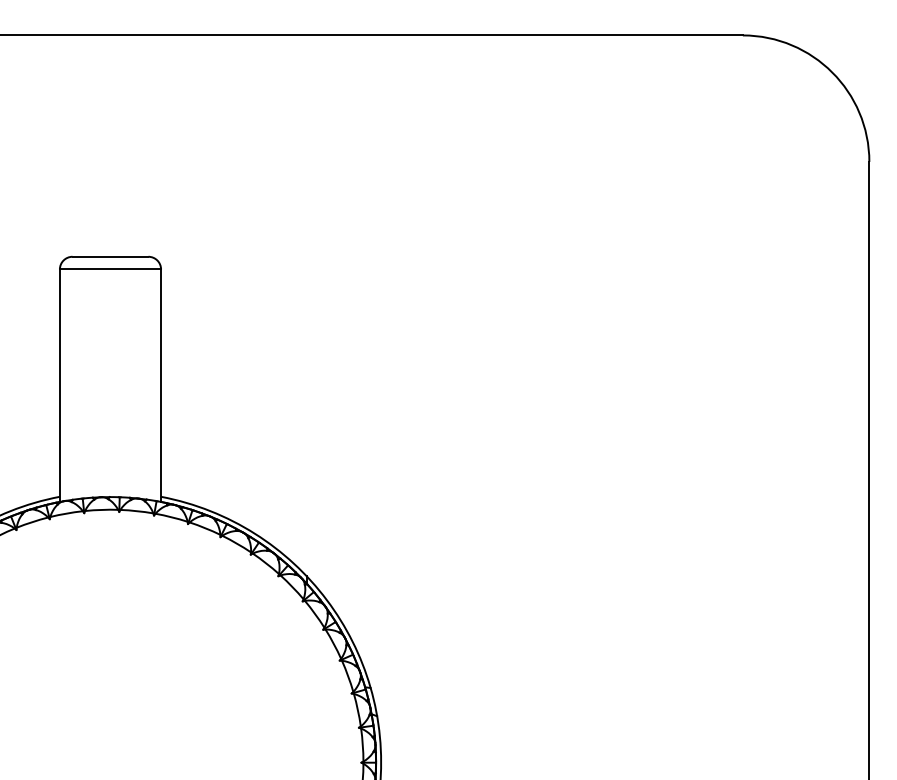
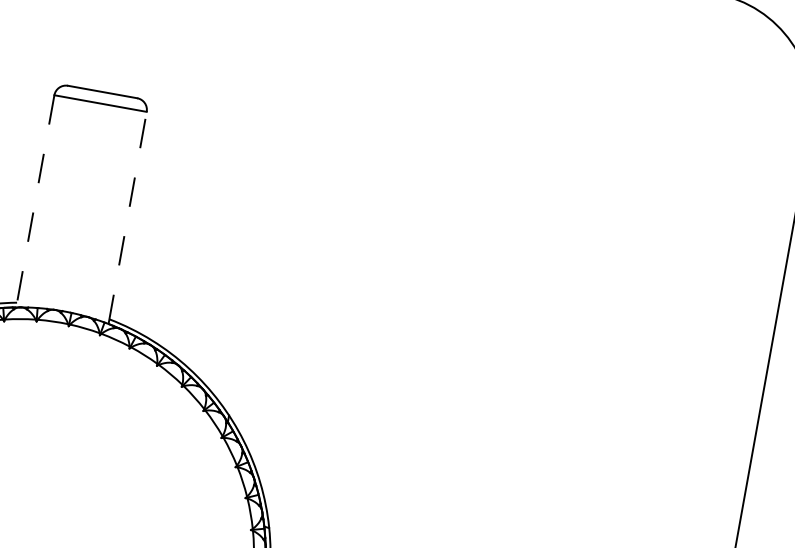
line: (161, 385) -> (128, 217), solid -> dashed
line: (59, 386) -> (34, 201), solid -> dashed

